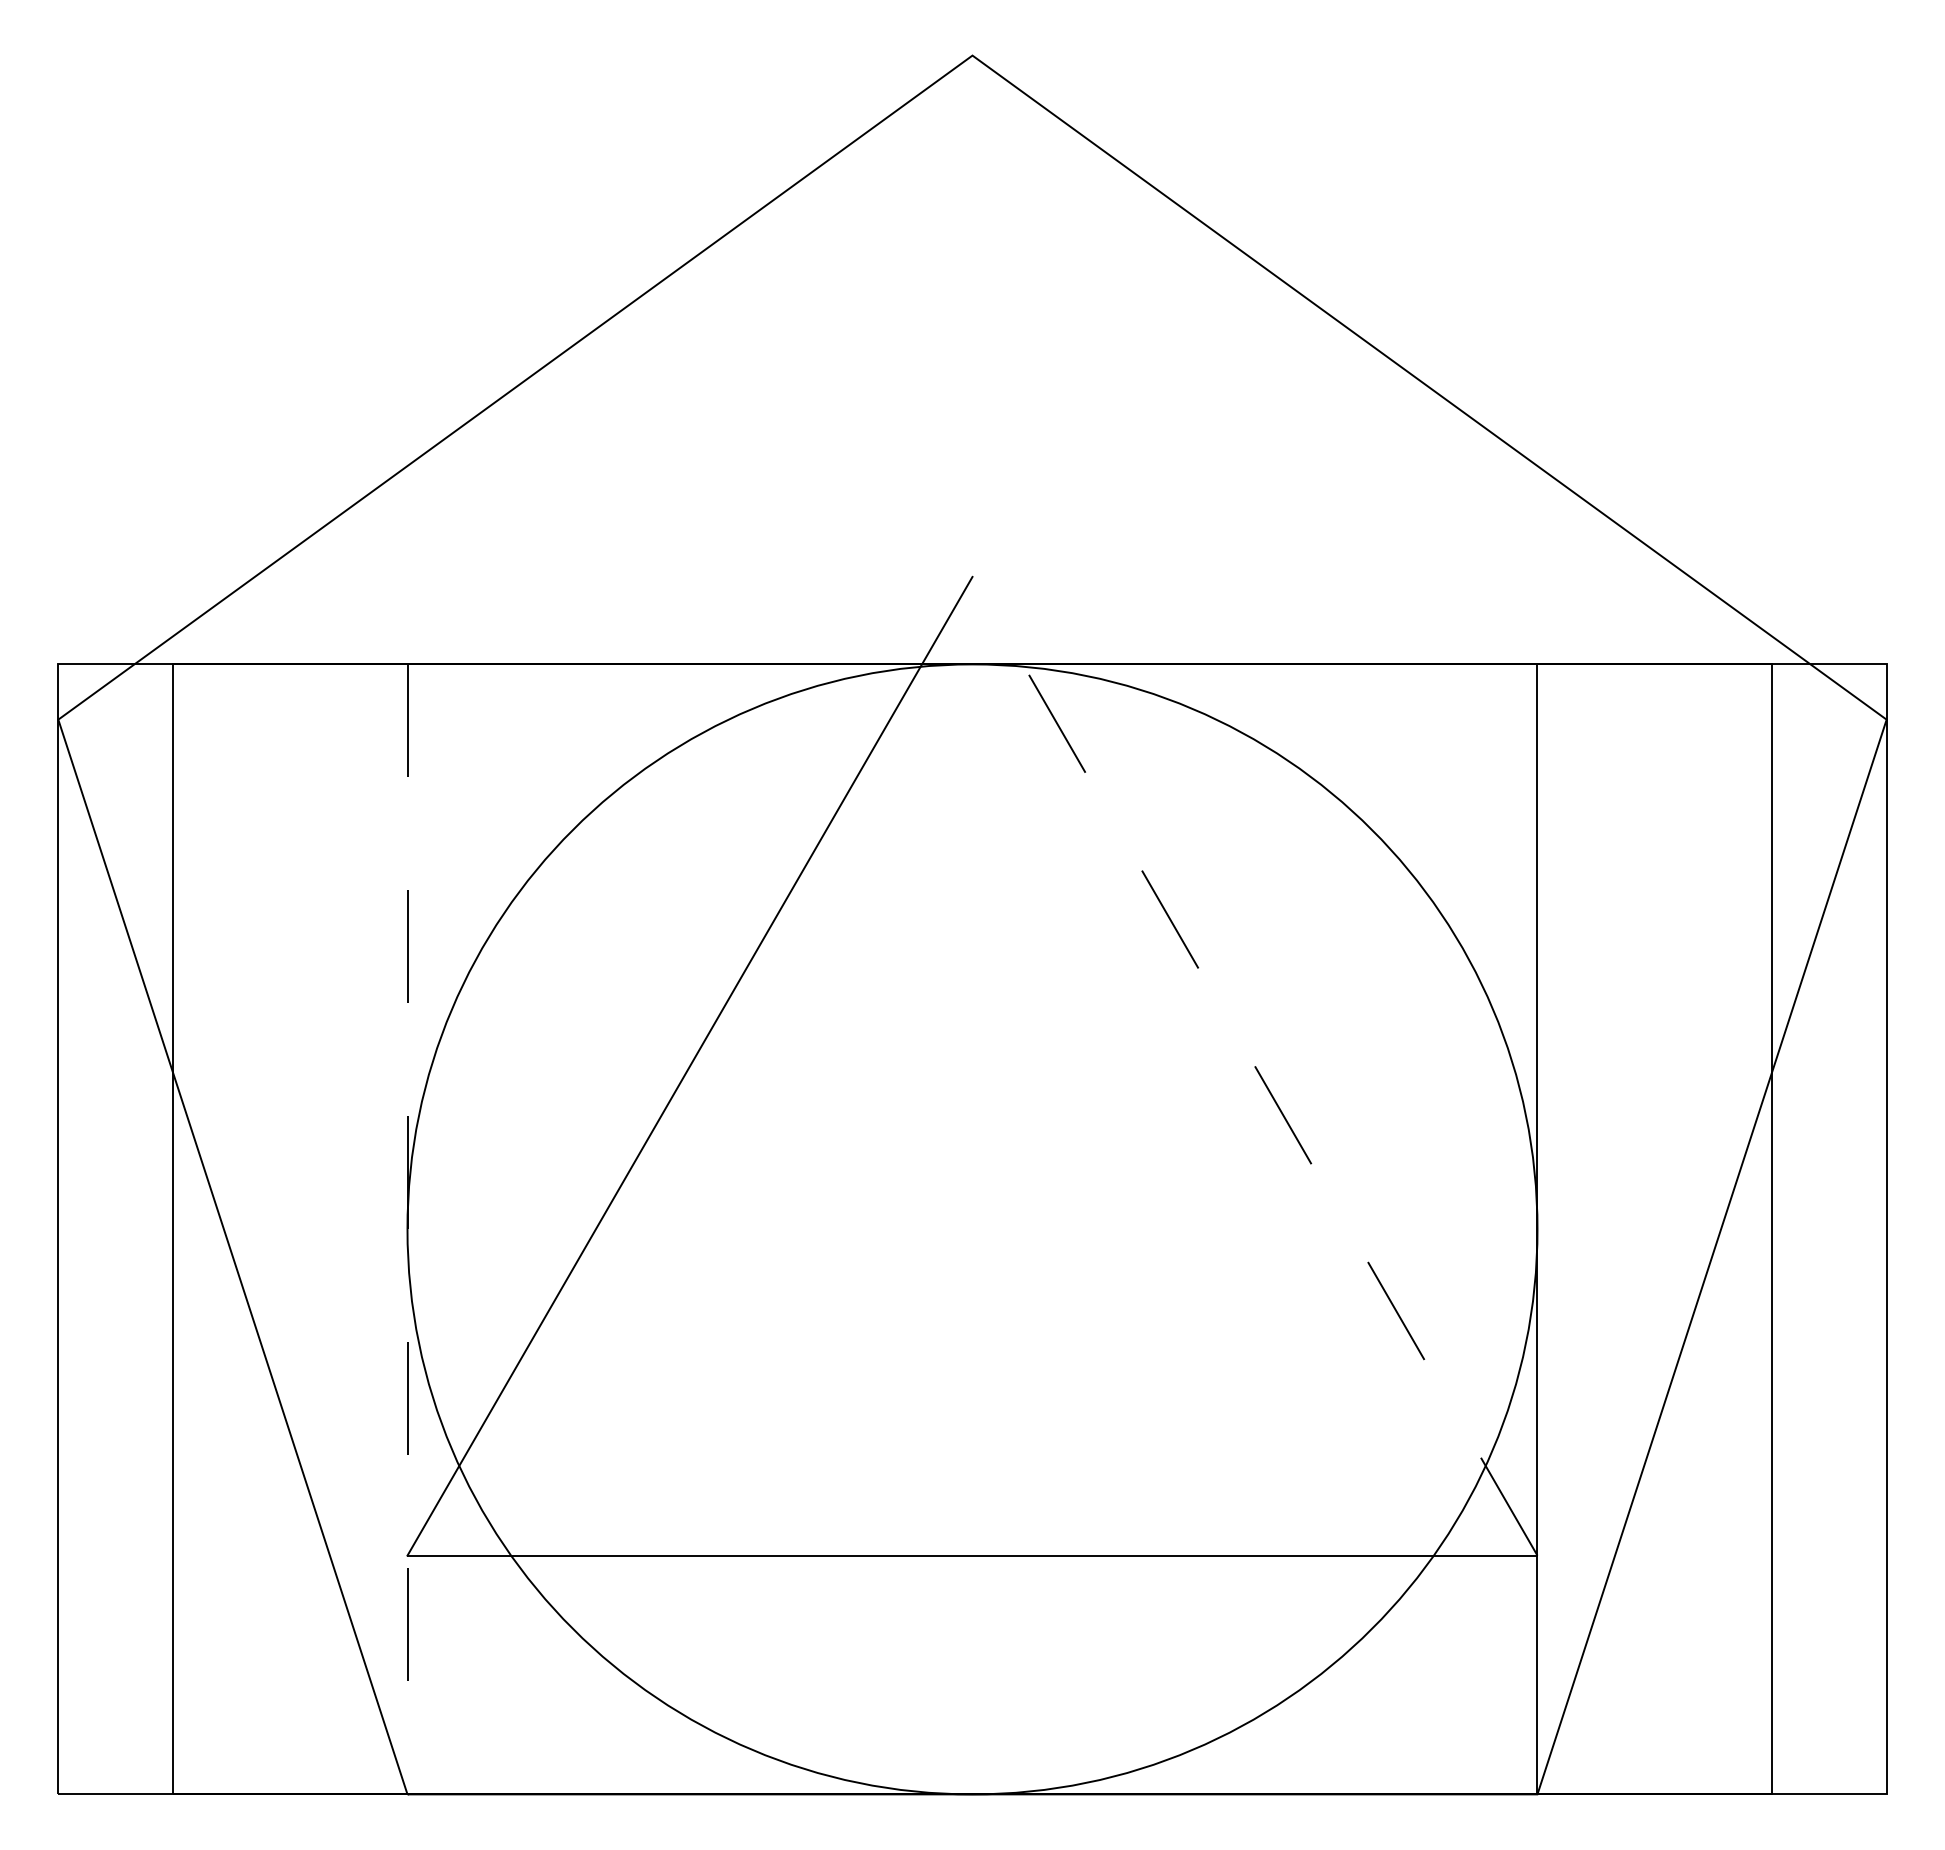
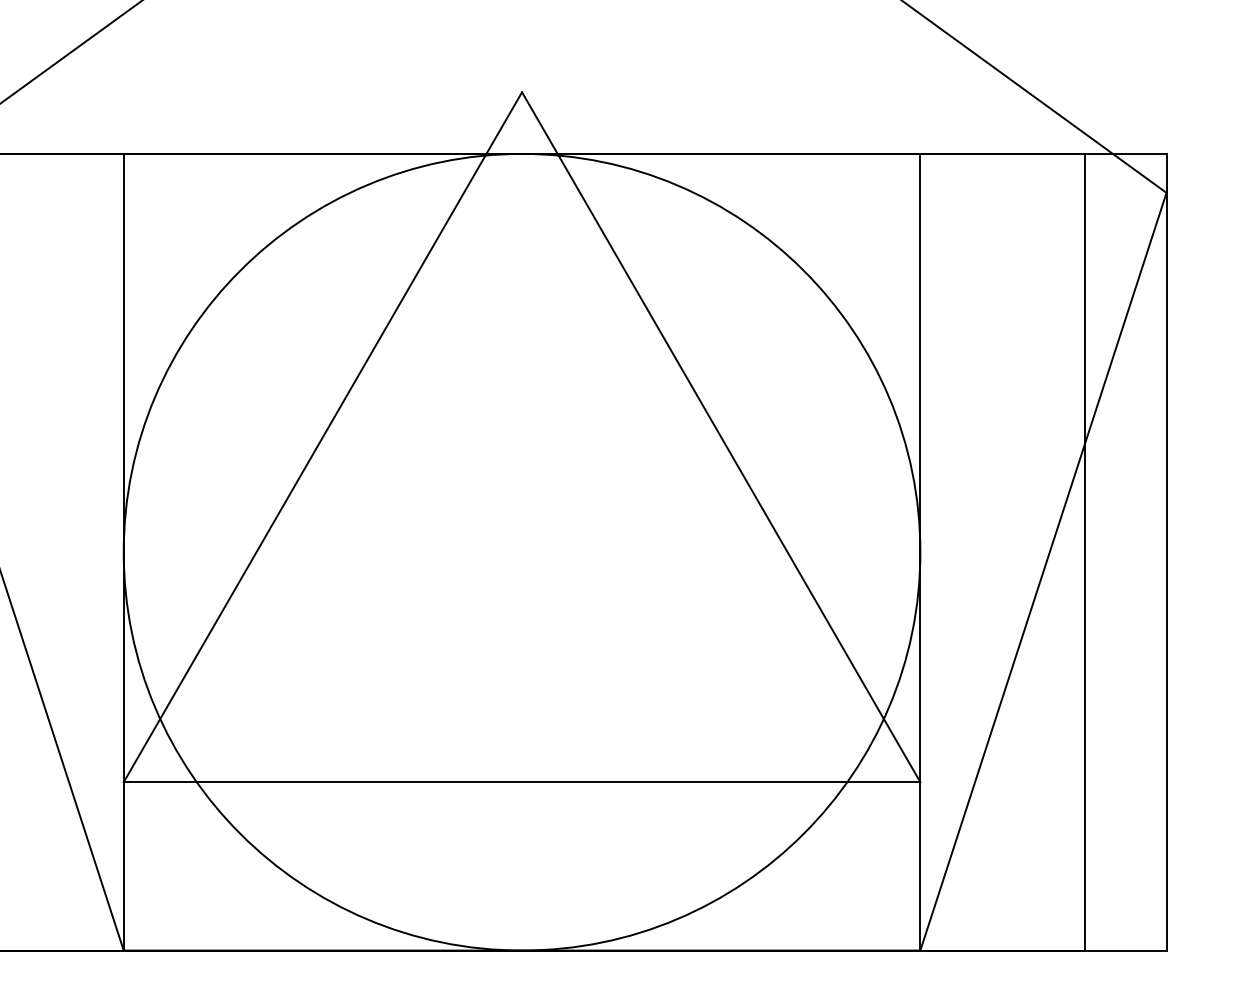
line: (1254, 1065) -> (720, 436), dashed -> solid
line: (407, 1229) -> (123, 552), dashed -> solid

